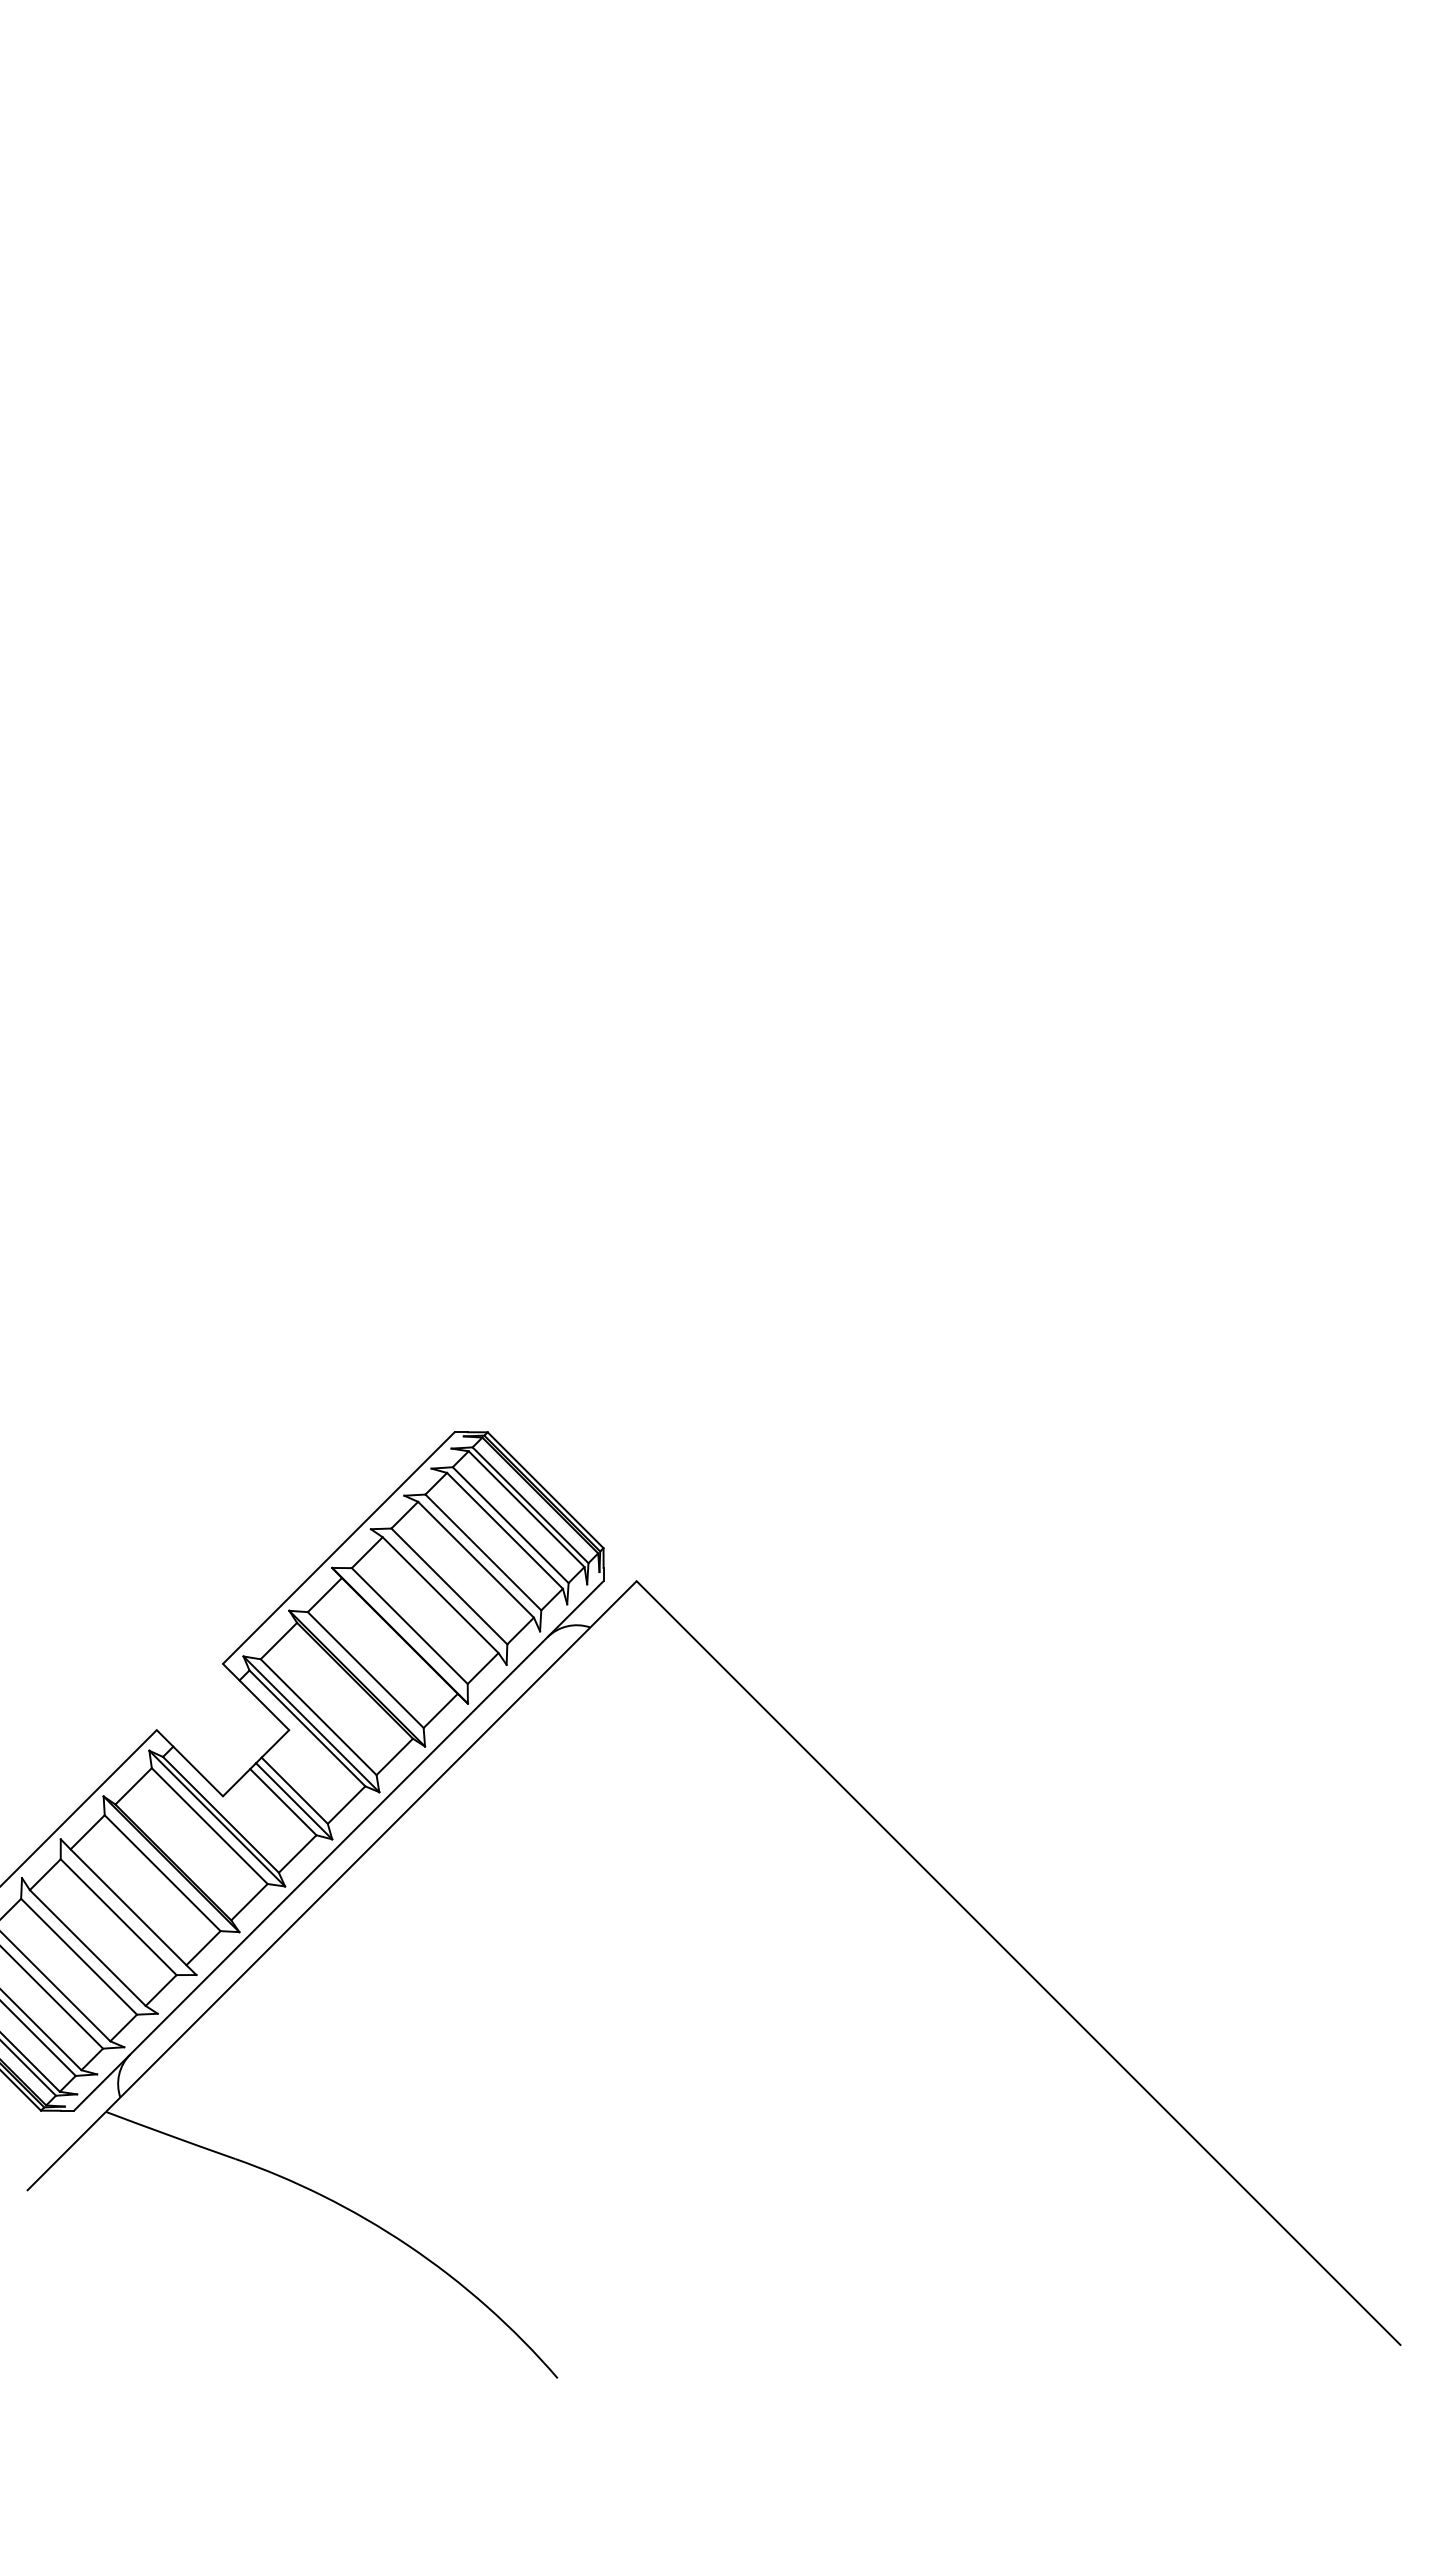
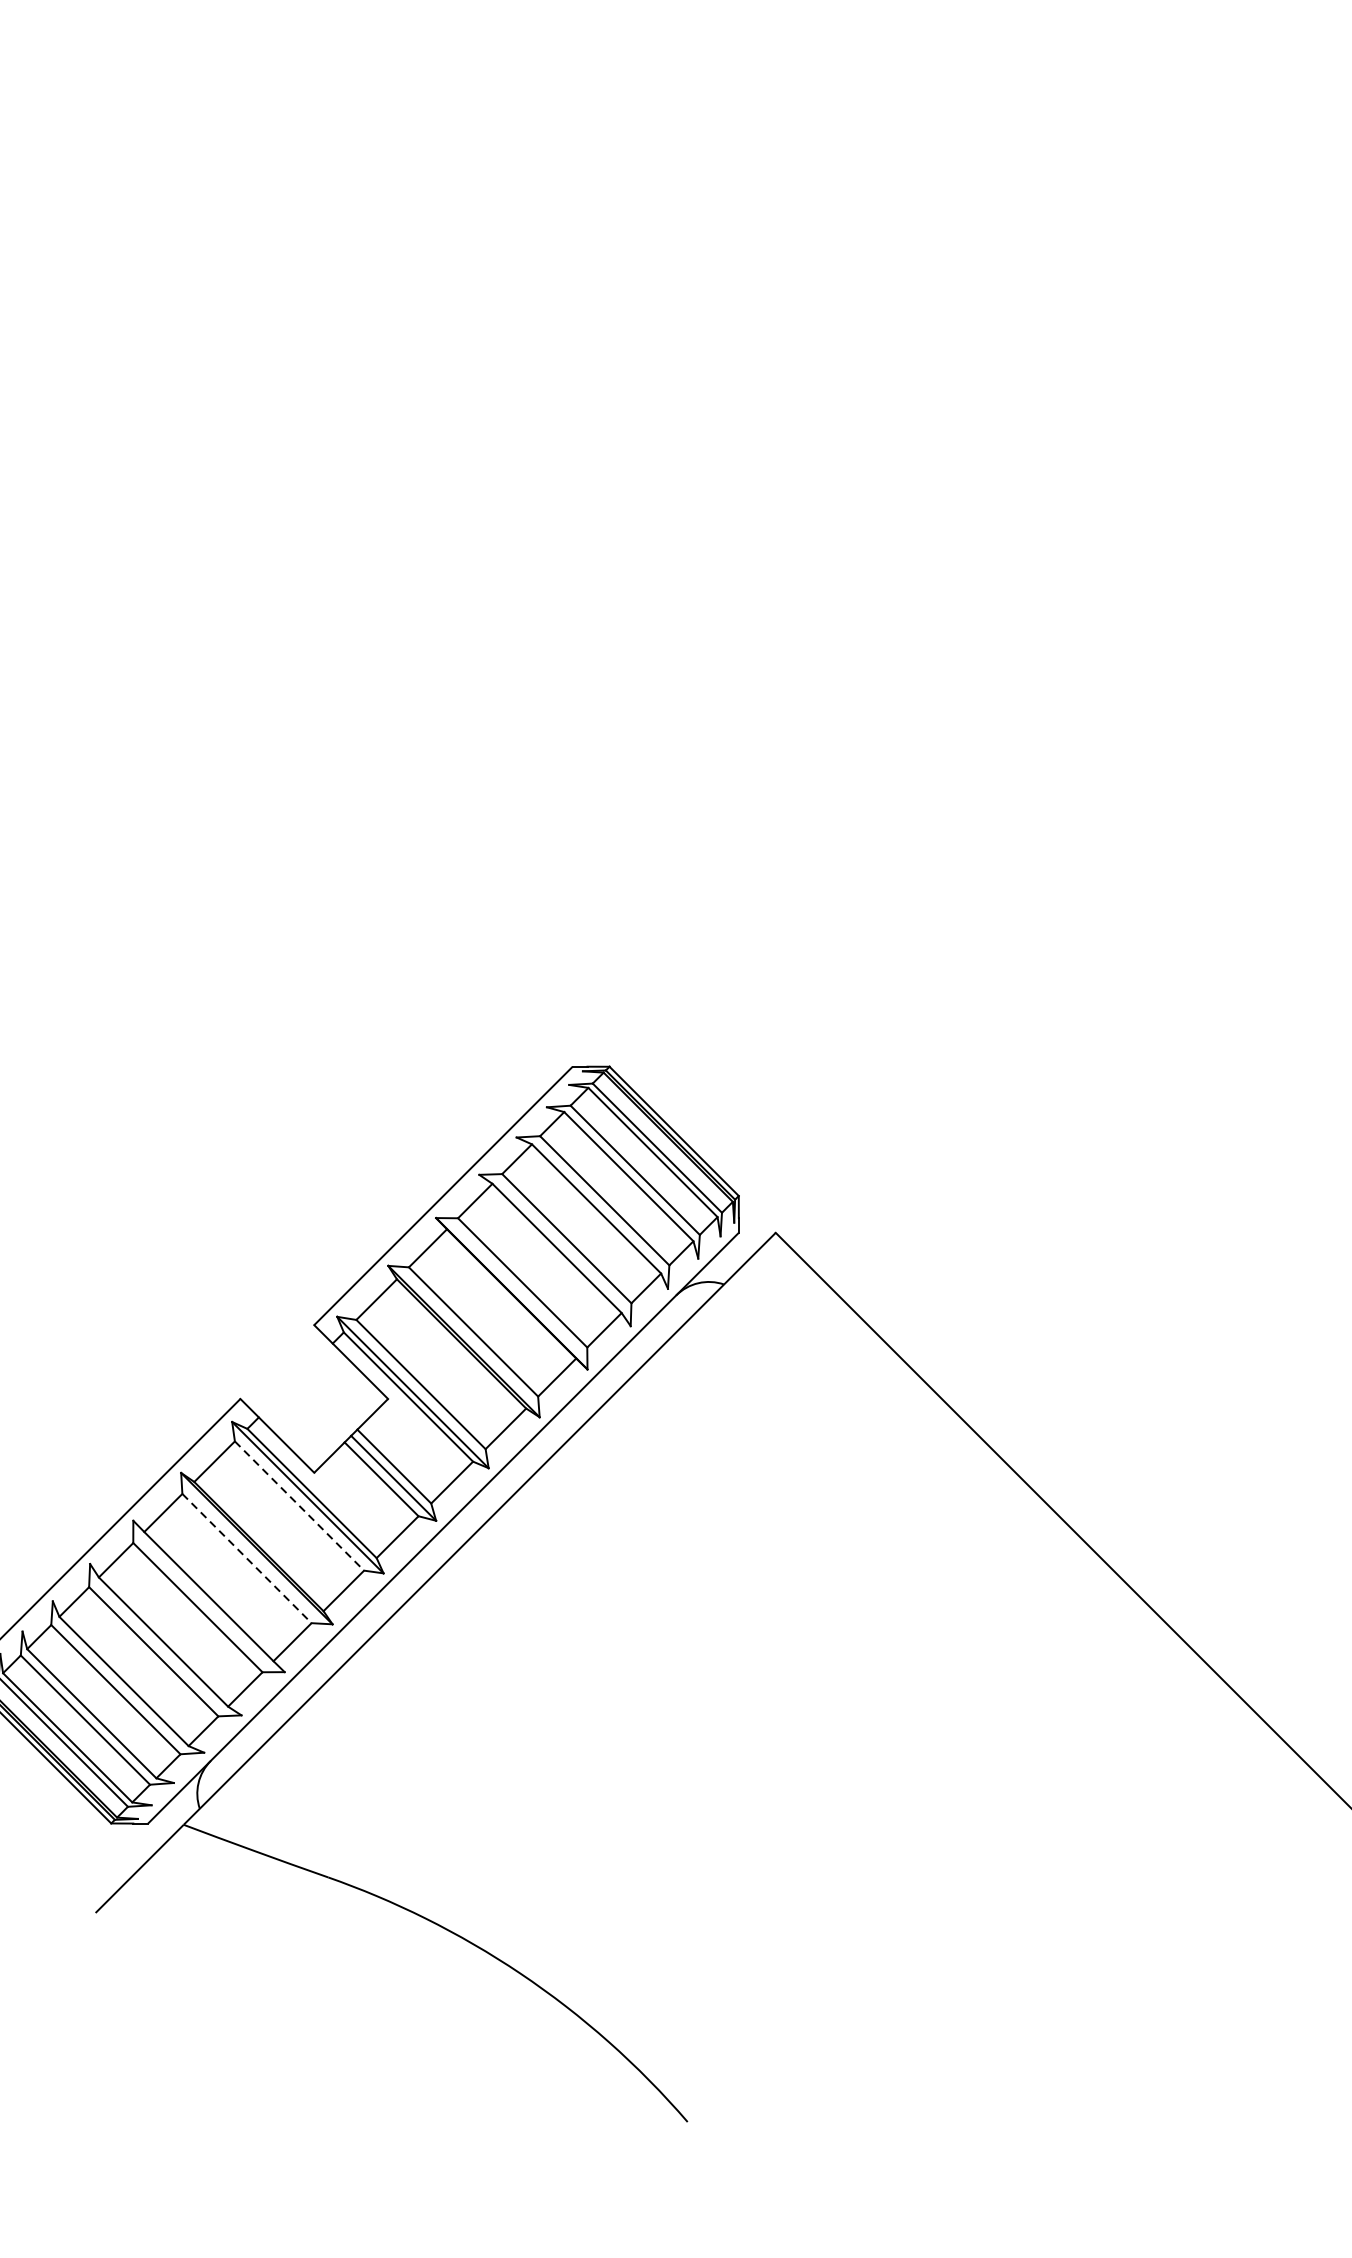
line: (209, 1826) -> (299, 1506), solid -> dashed
line: (162, 1873) -> (246, 1558), solid -> dashed

